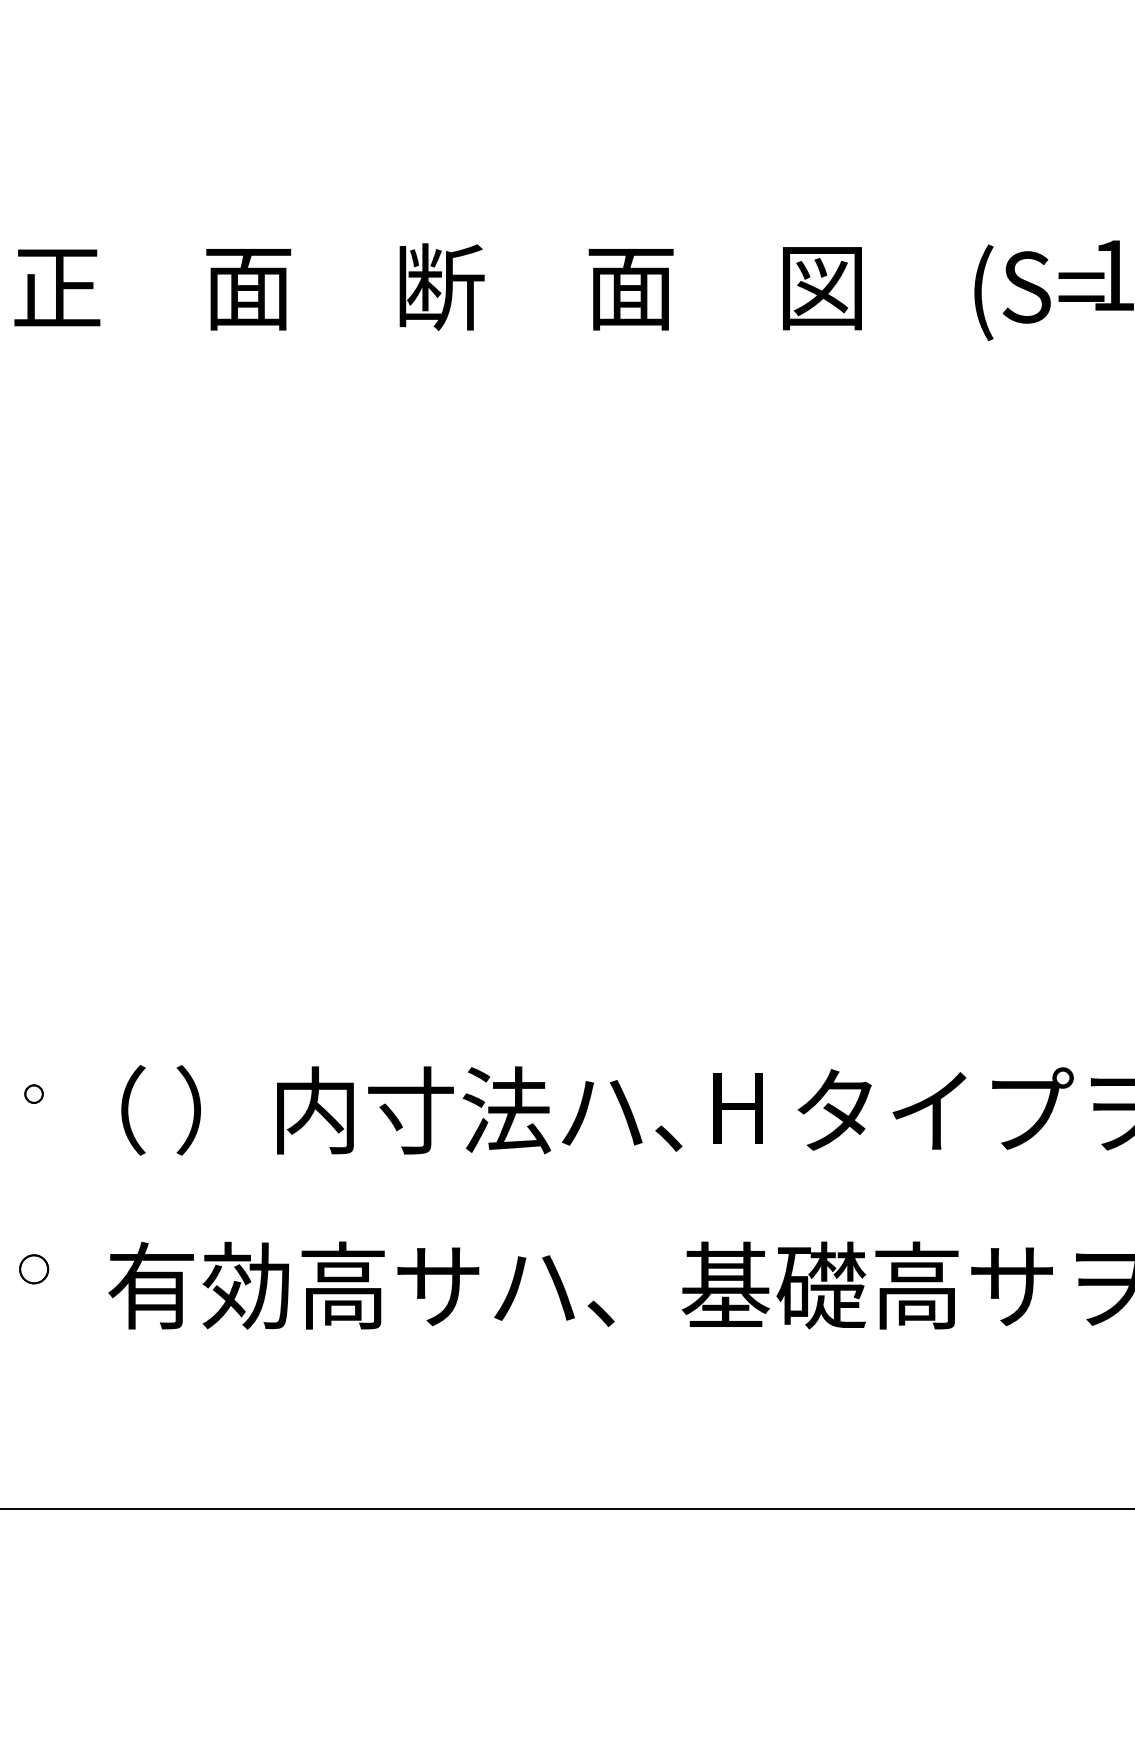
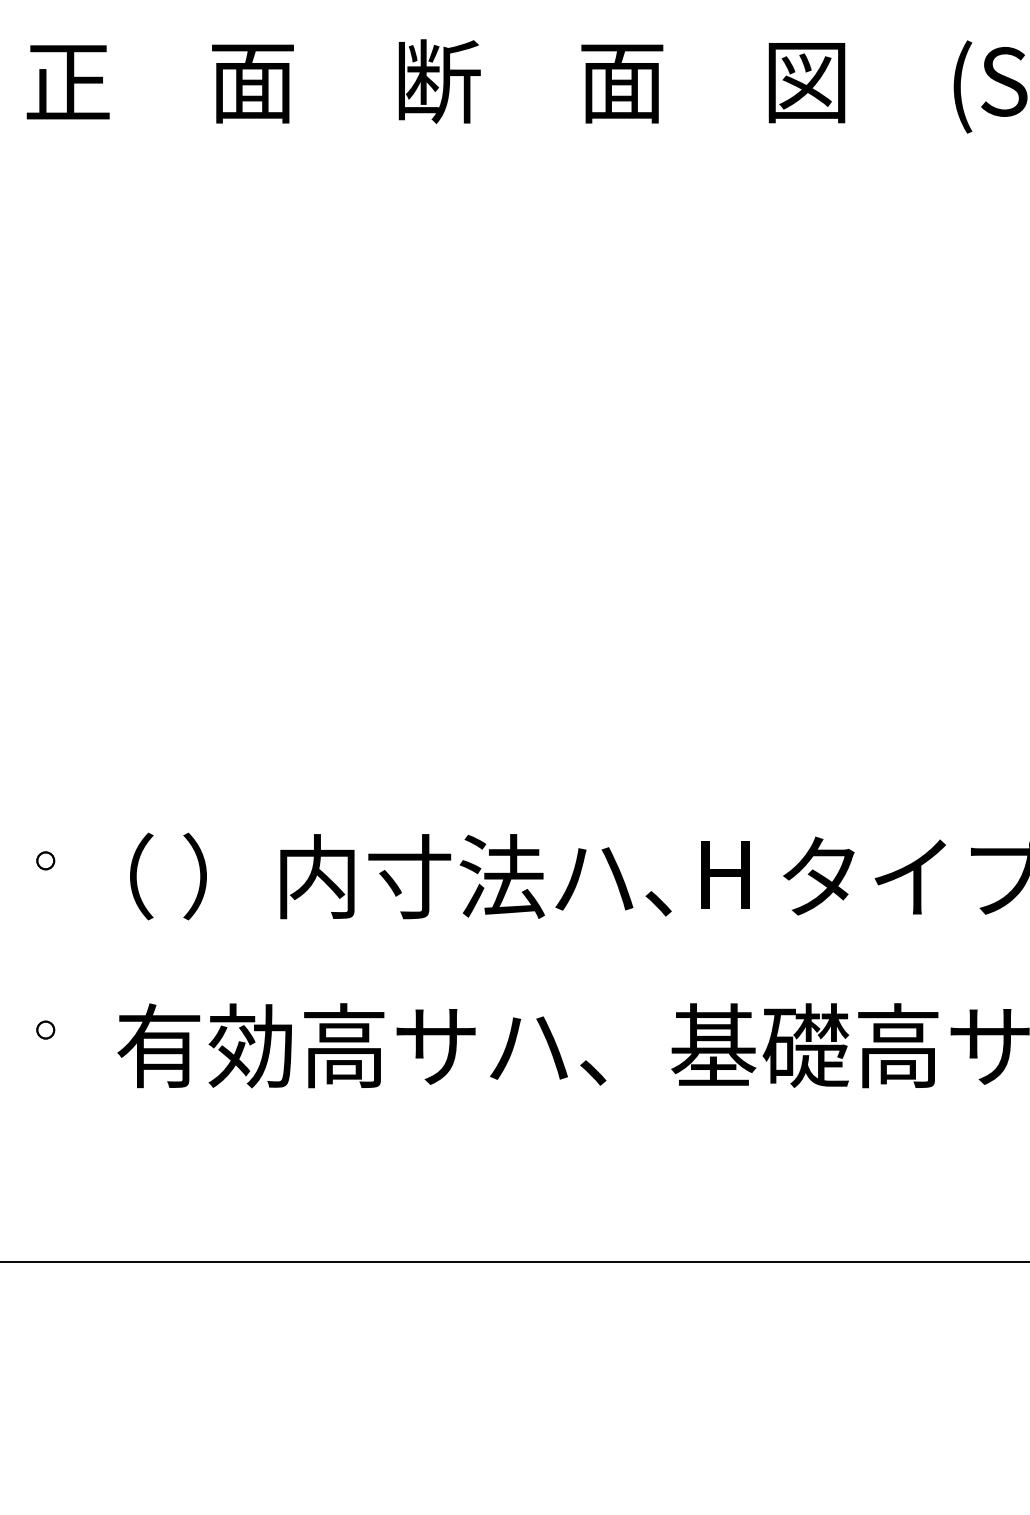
part: (33, 1269) -> (45, 1030), size x0.62

